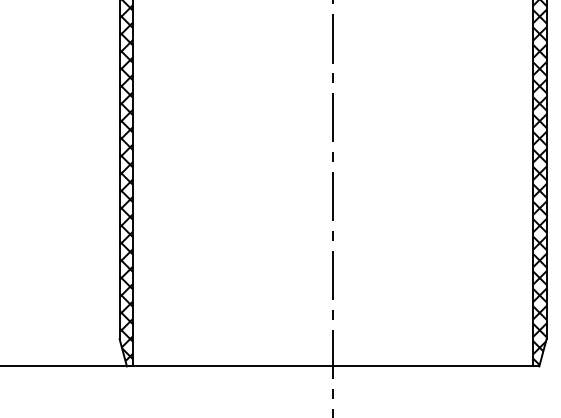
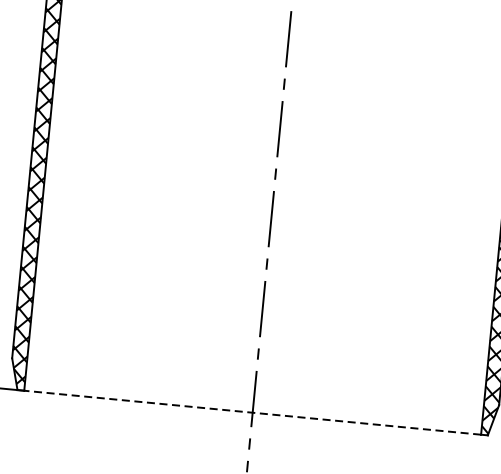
line: (332, 366) -> (251, 412), solid -> dashed

